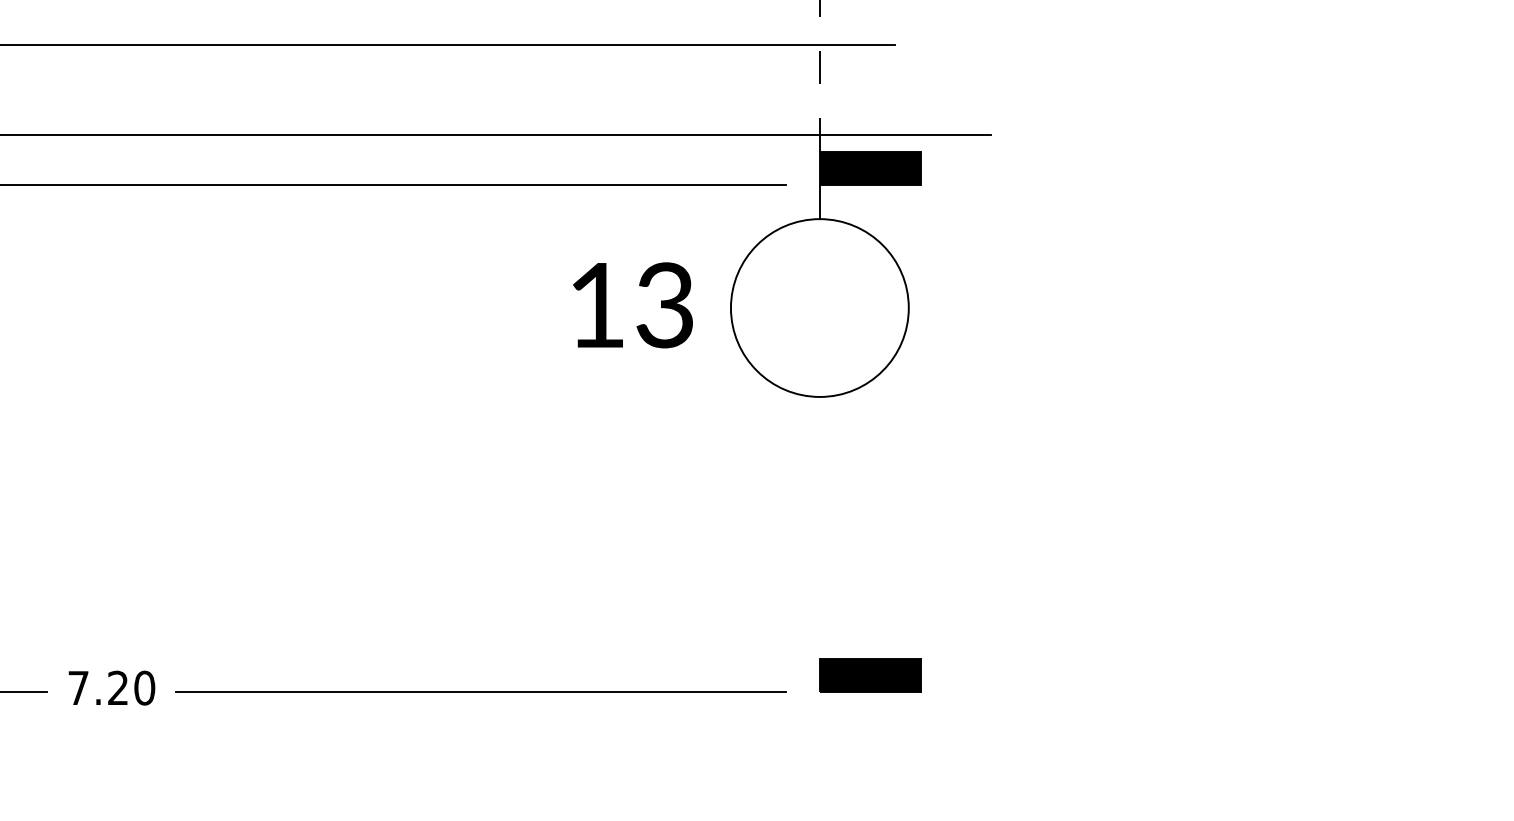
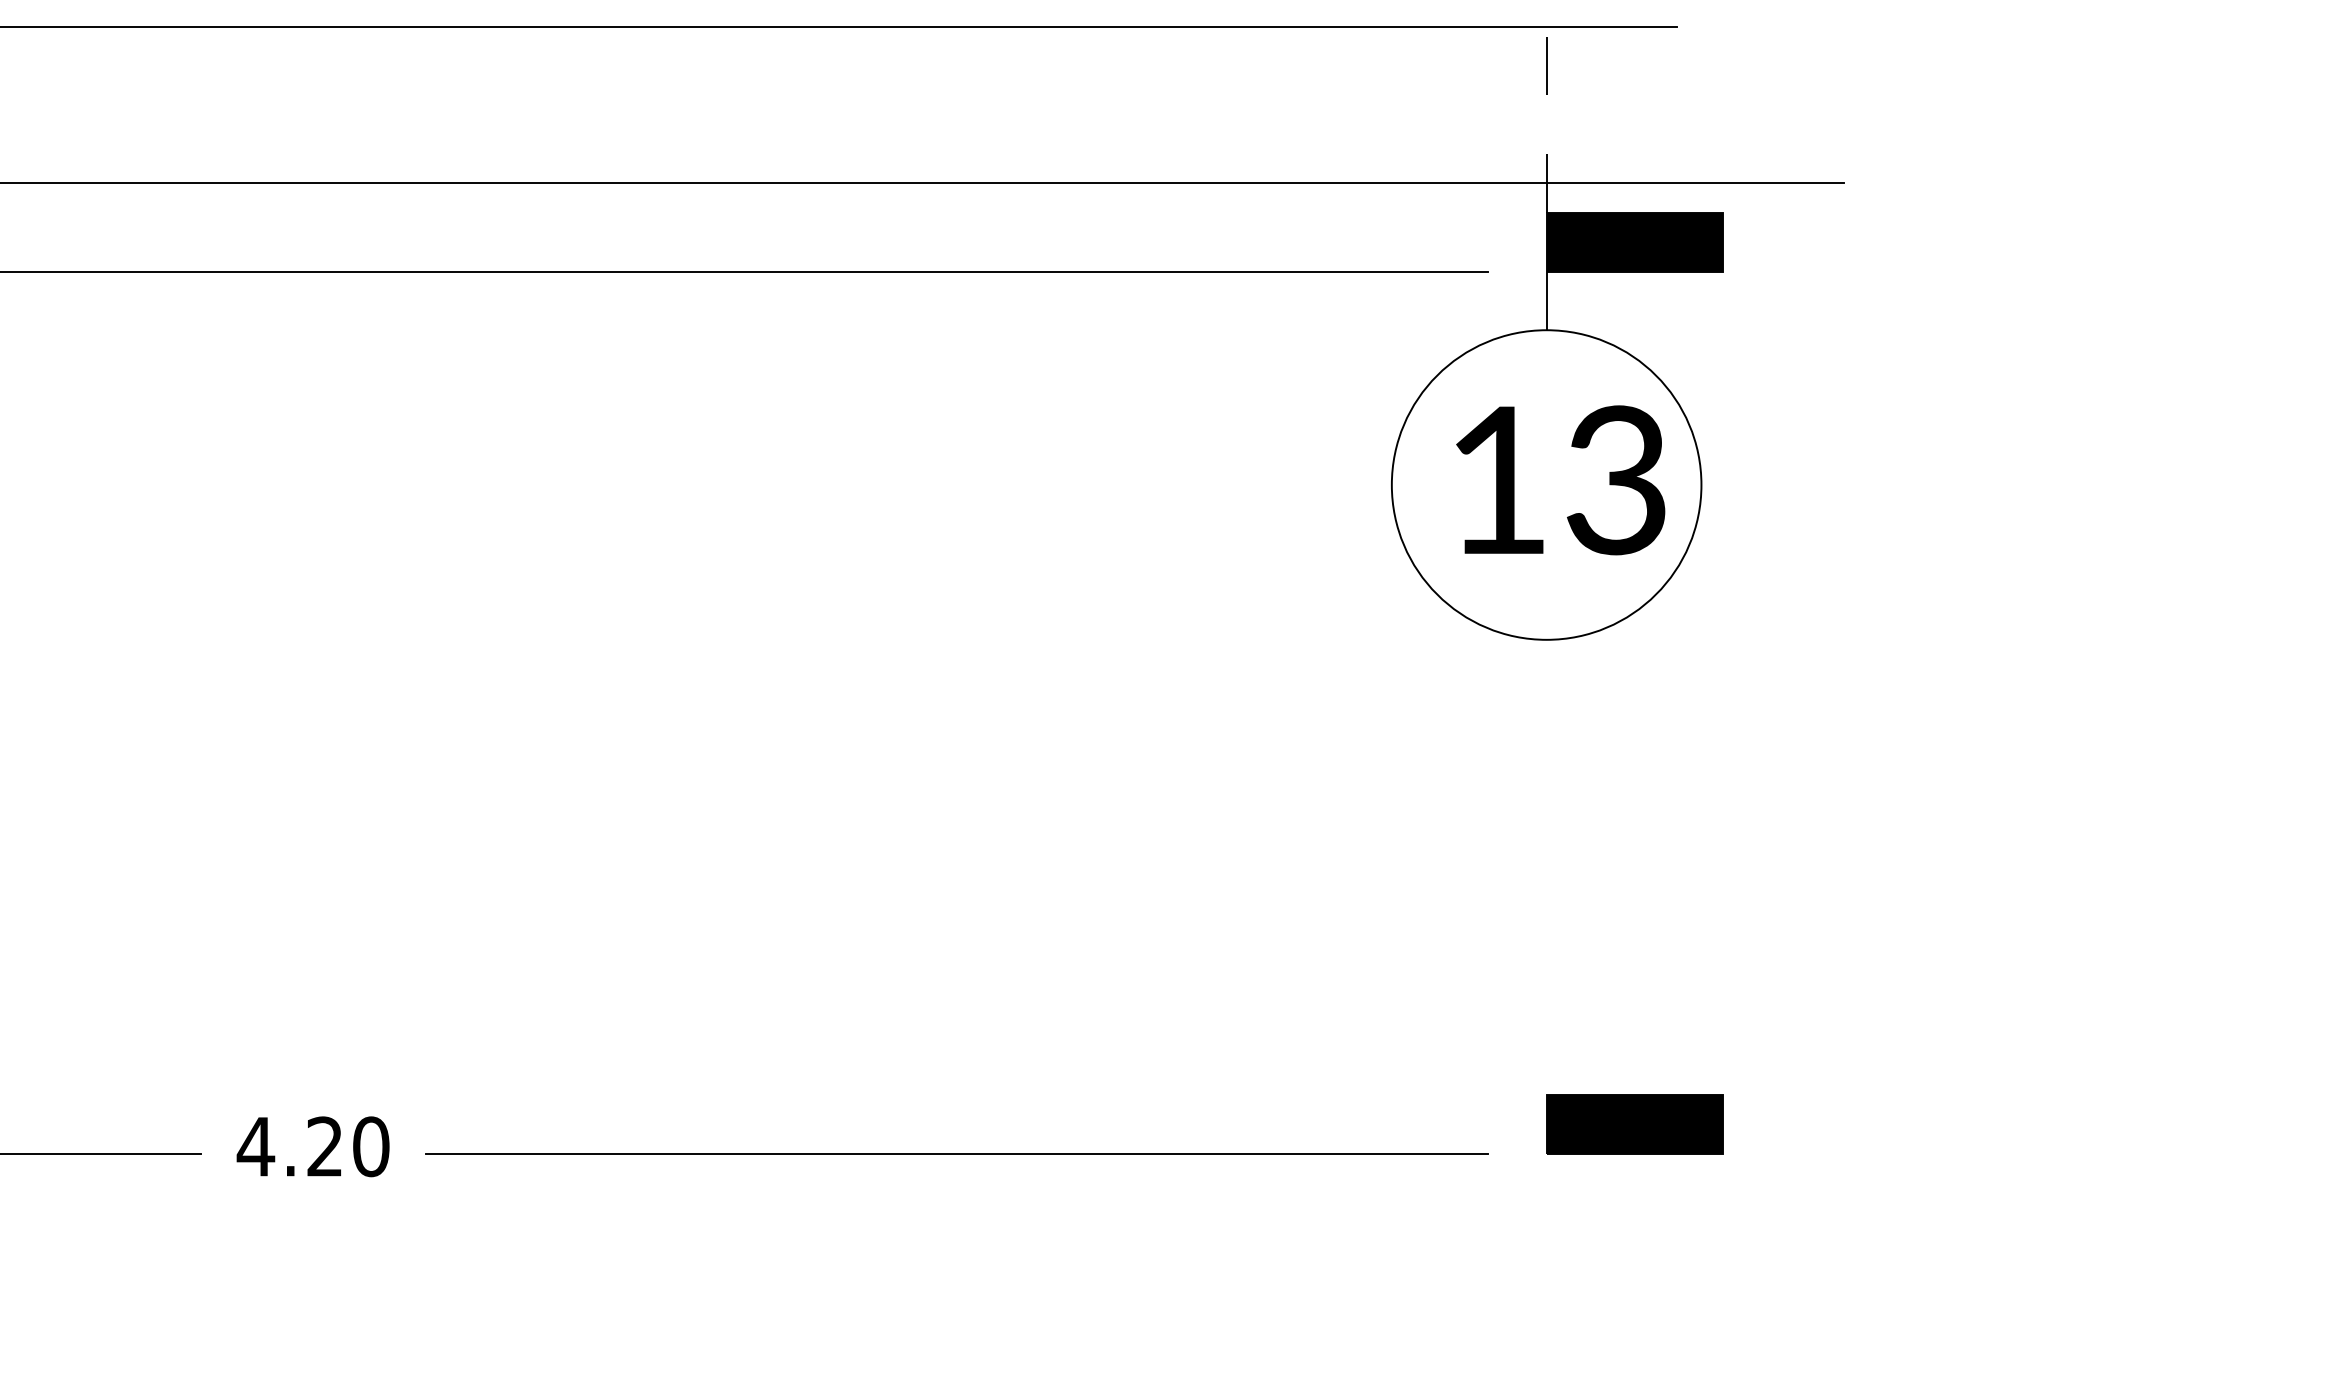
text: (632, 305) -> (1559, 480), moved
text: (78, 687) -> (255, 1145), 7.20 -> 4.20

